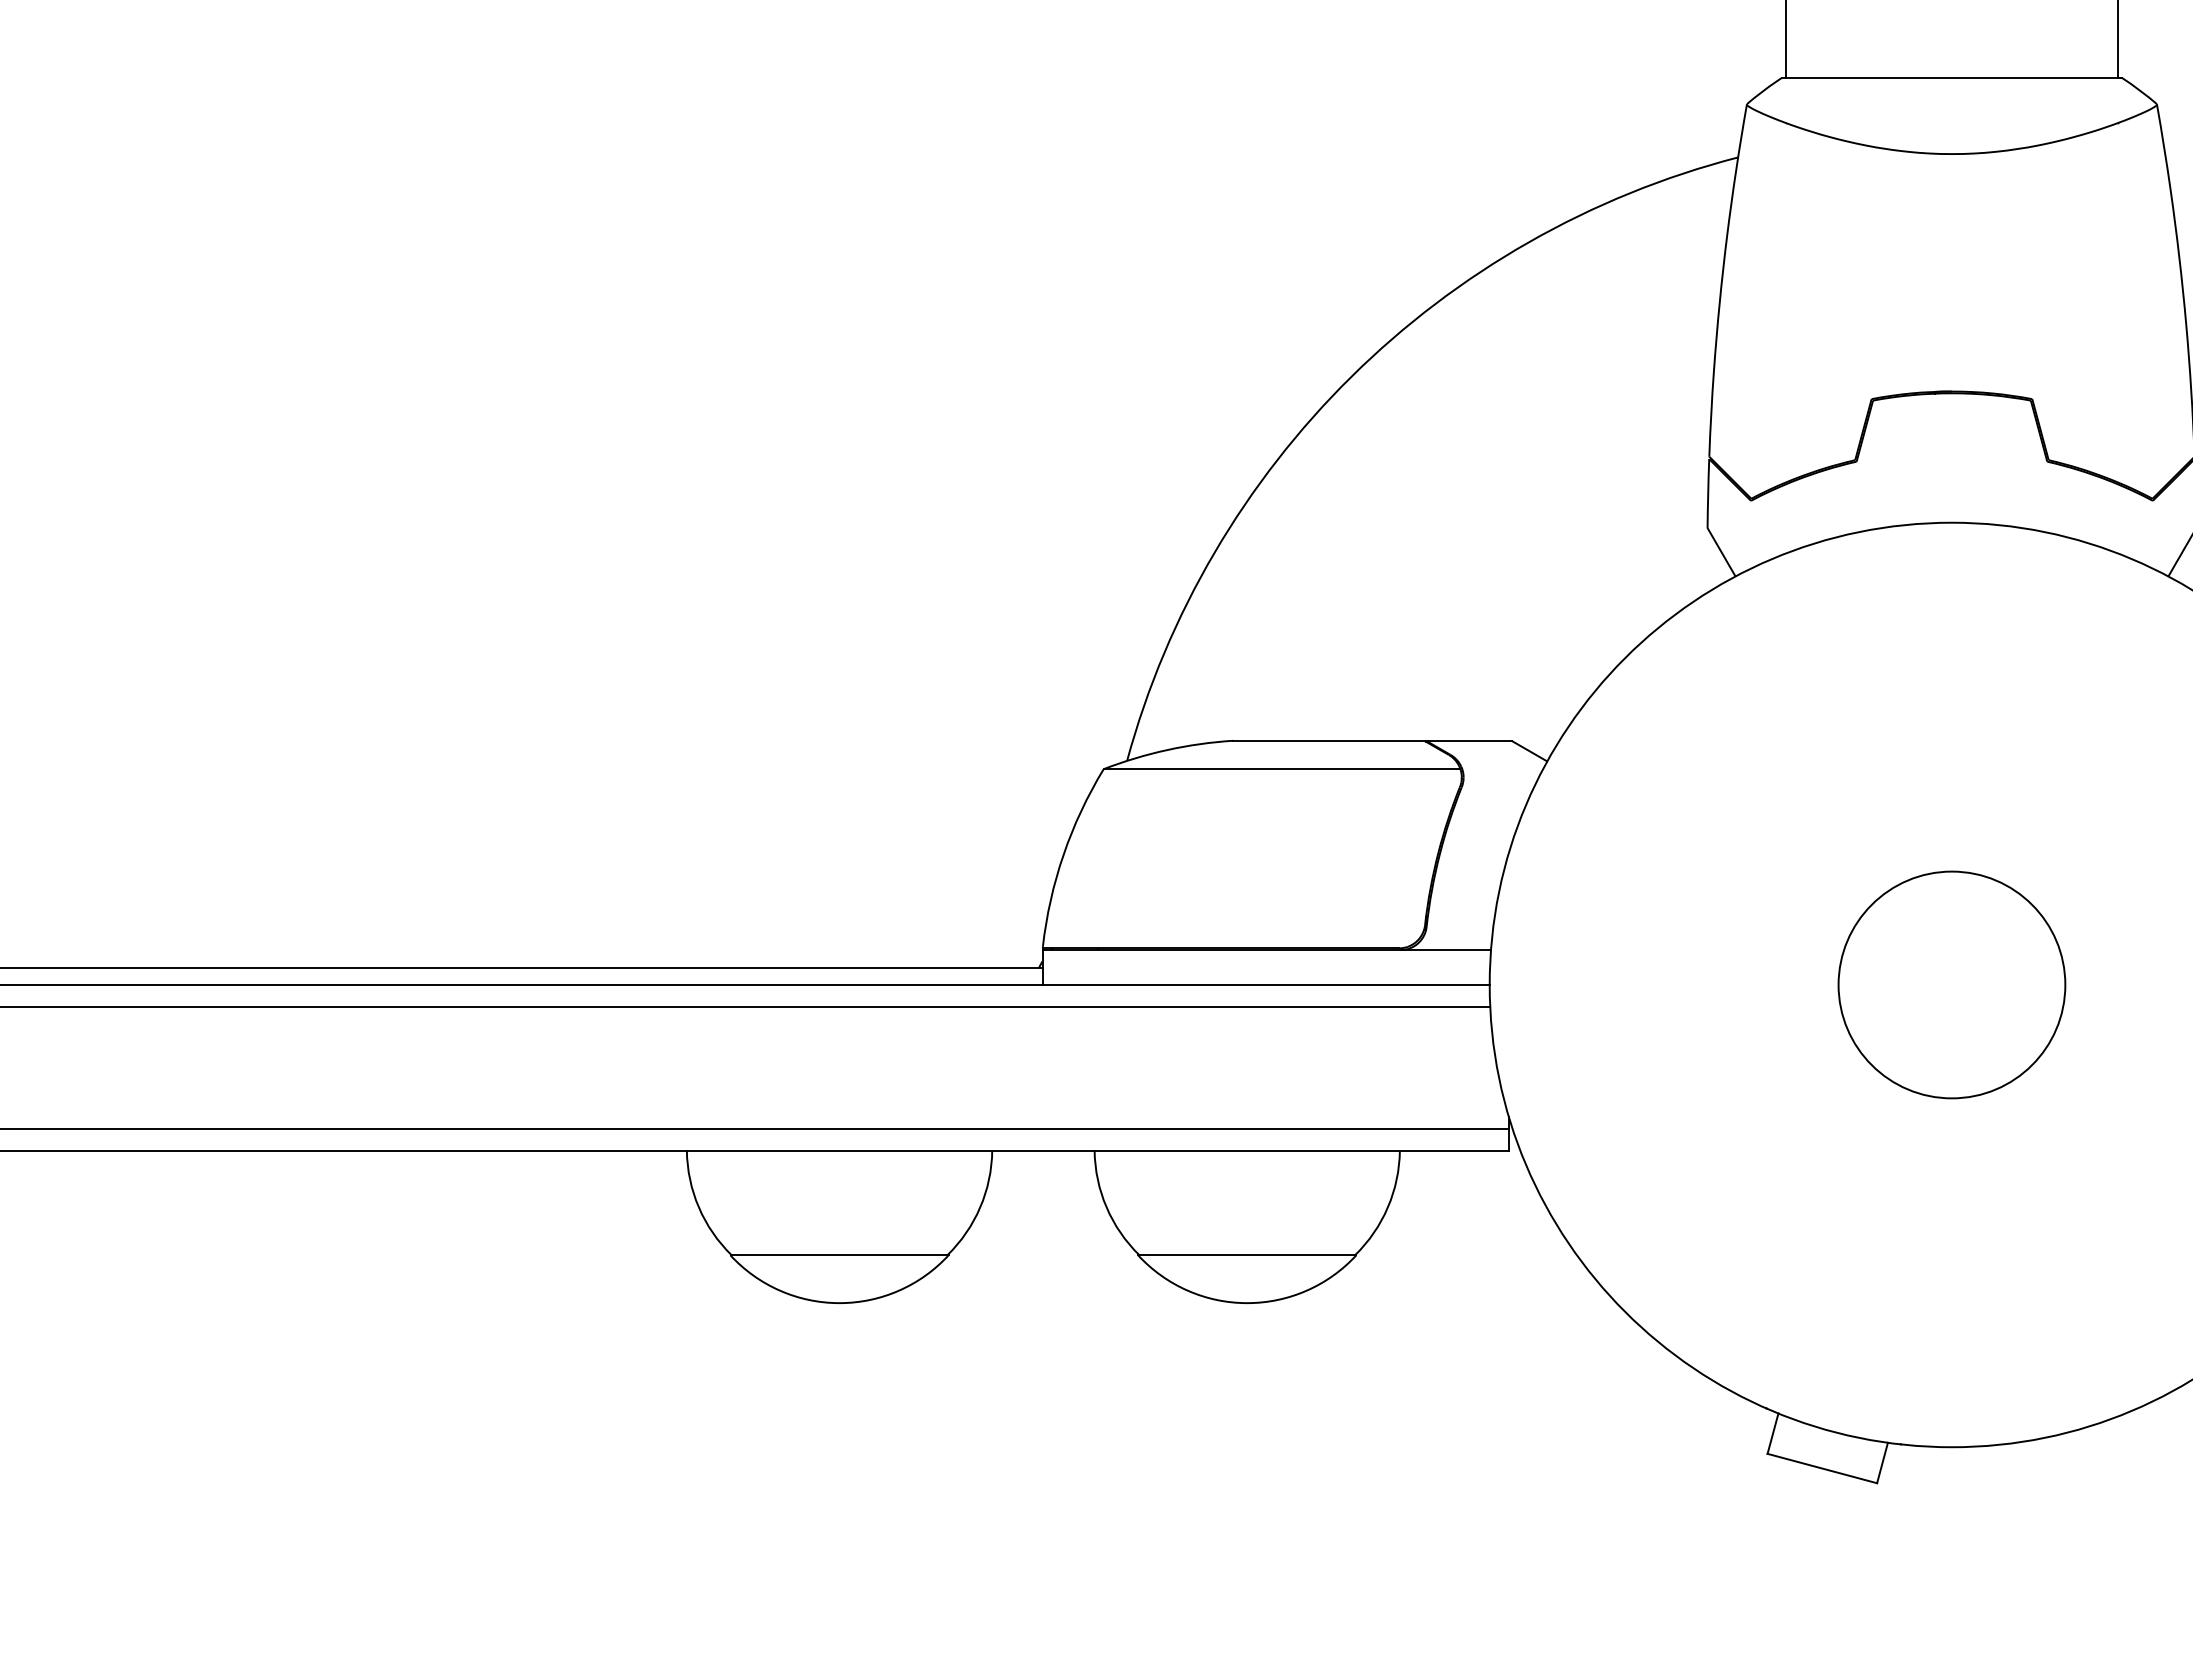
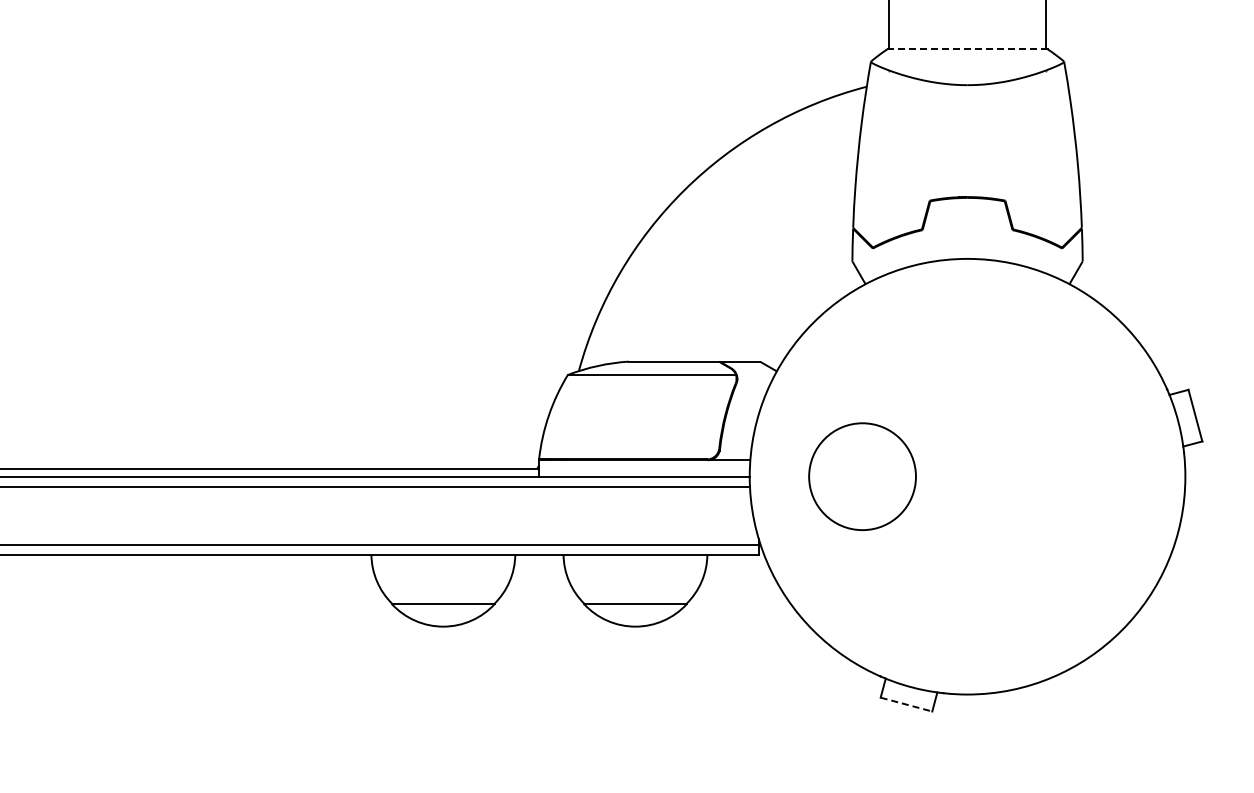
line: (1951, 78) -> (967, 49), solid -> dashed
circle: (1951, 984) -> (862, 476), moved
line: (1822, 1468) -> (906, 704), solid -> dashed

